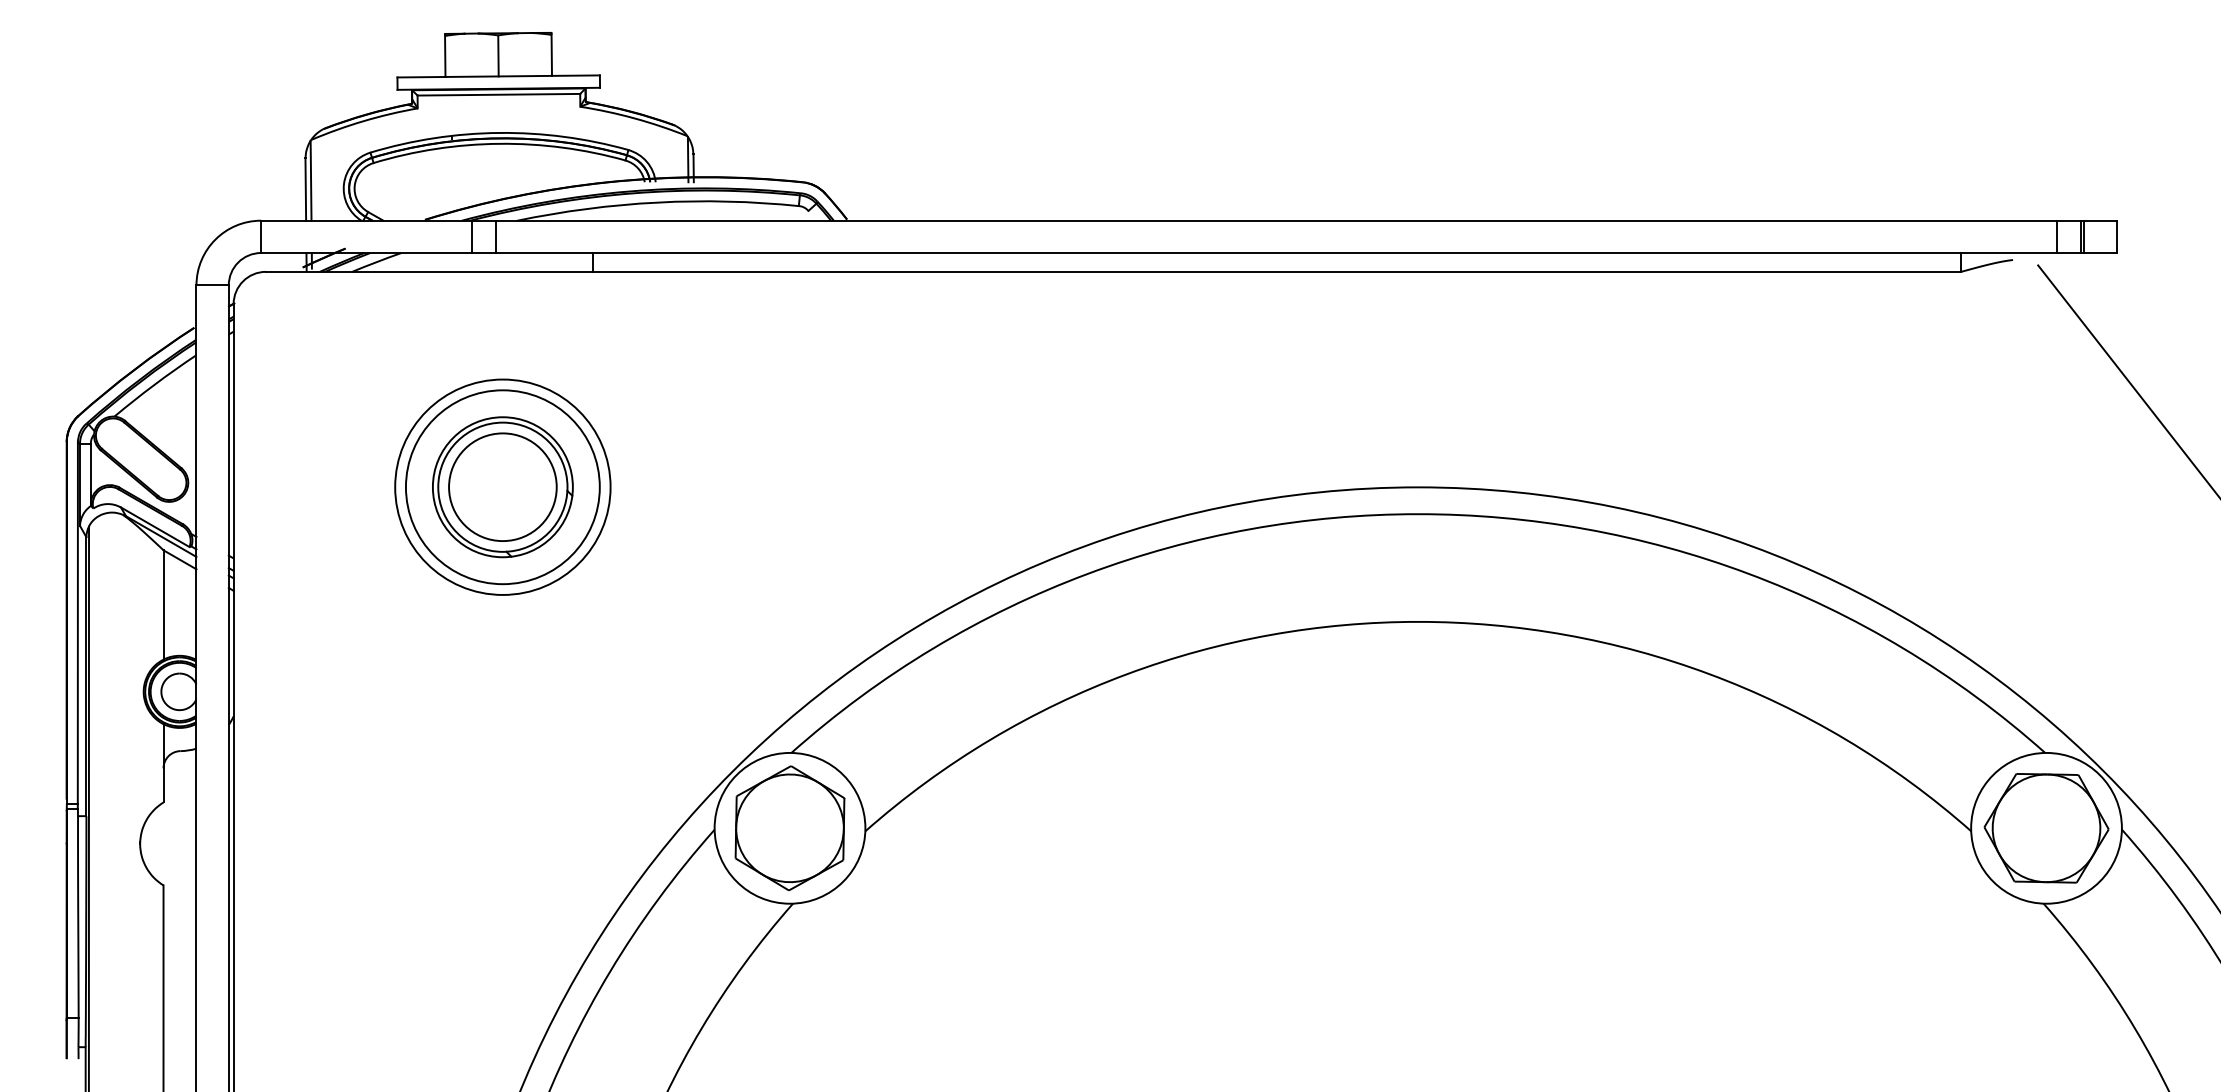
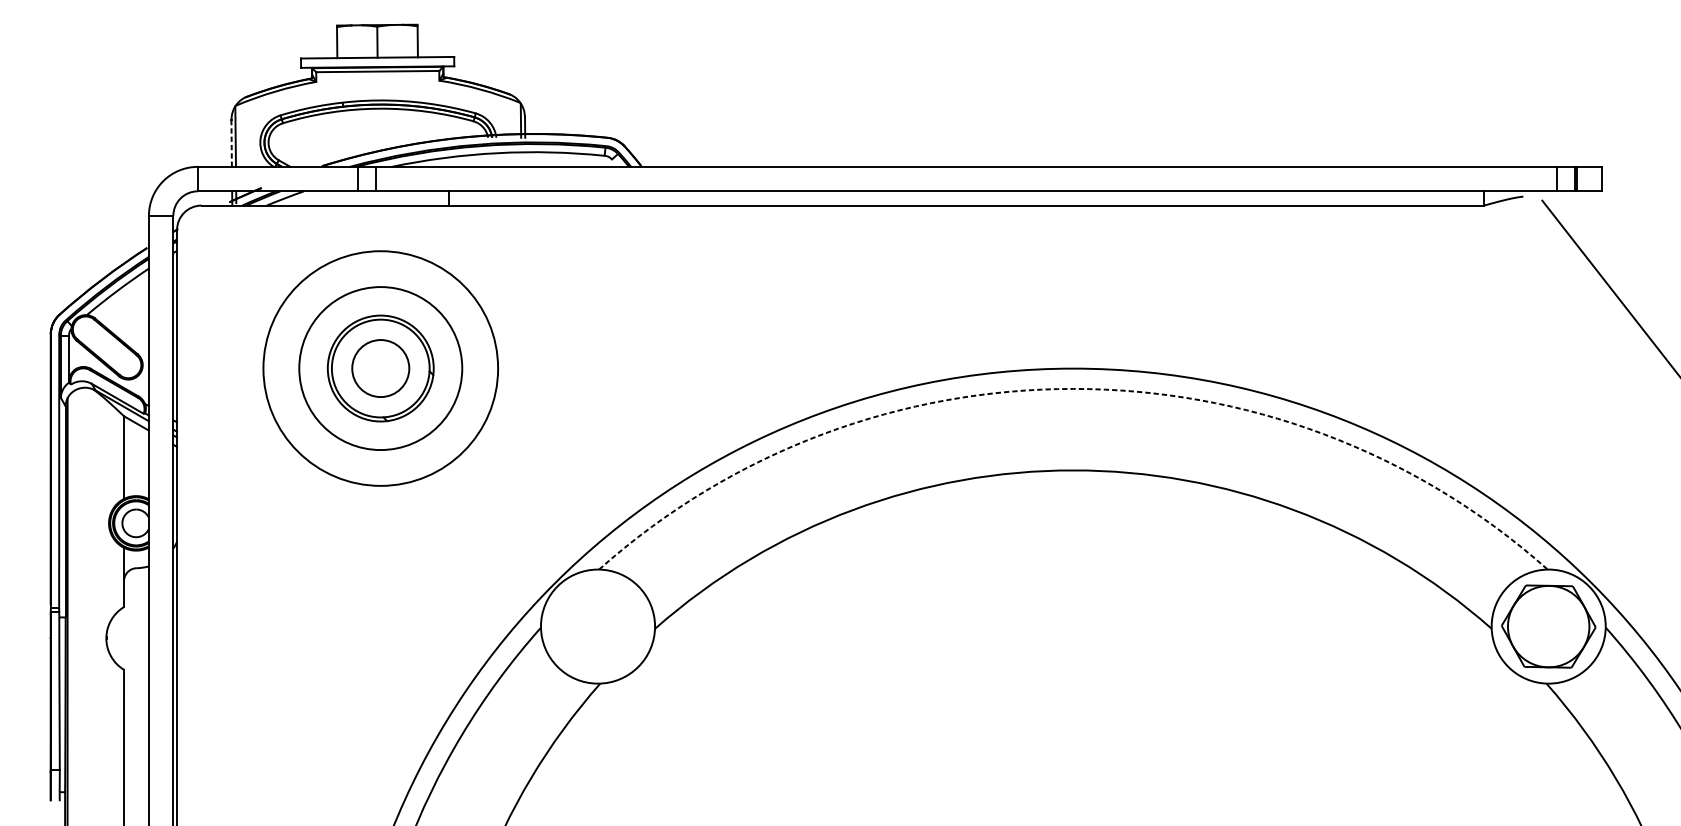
line: (305, 189) -> (231, 143), solid -> dashed
circle: (502, 487) -> (380, 368), size x0.7
circle: (502, 487) -> (380, 368), size x1.6
arc: (1418, 514) -> (1073, 389), solid -> dashed
part: (789, 828) -> (597, 626), removed

